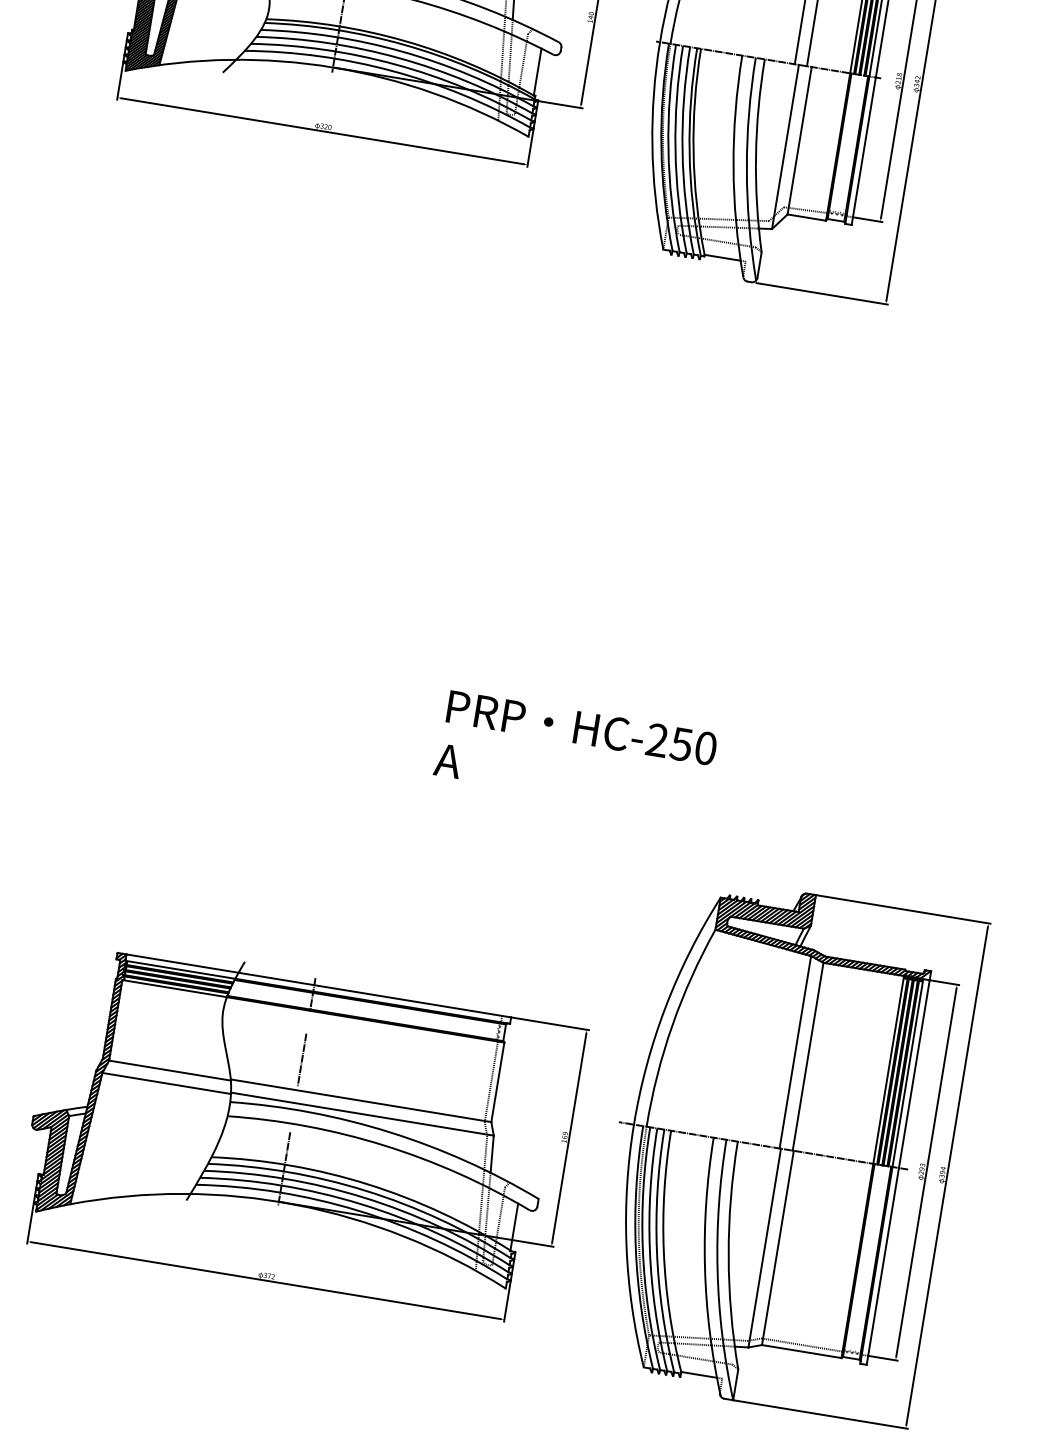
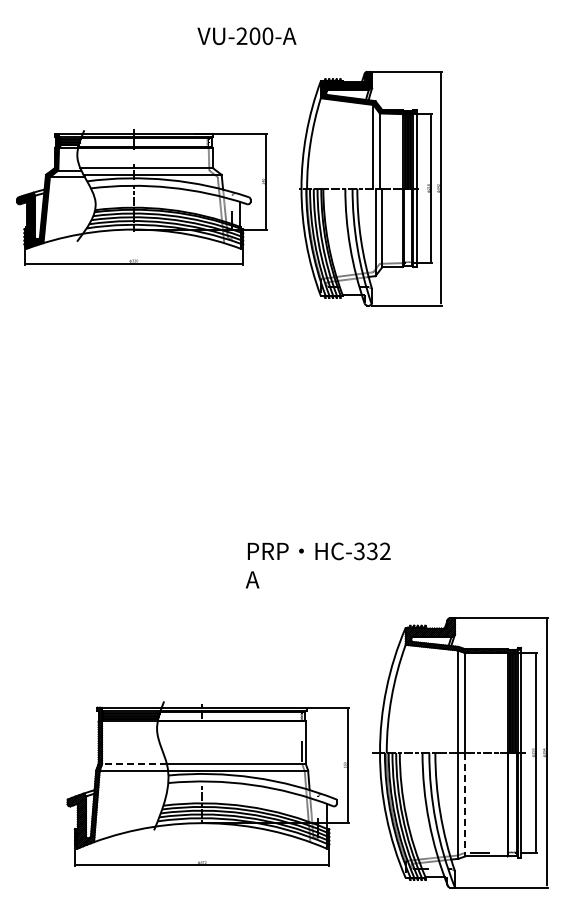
text: (681, 744) -> (372, 551), HC-250 -> HC-332
line: (302, 1060) -> (202, 747), removed
line: (169, 1071) -> (134, 764), solid -> dashed
line: (778, 1247) -> (465, 804), solid -> dashed

